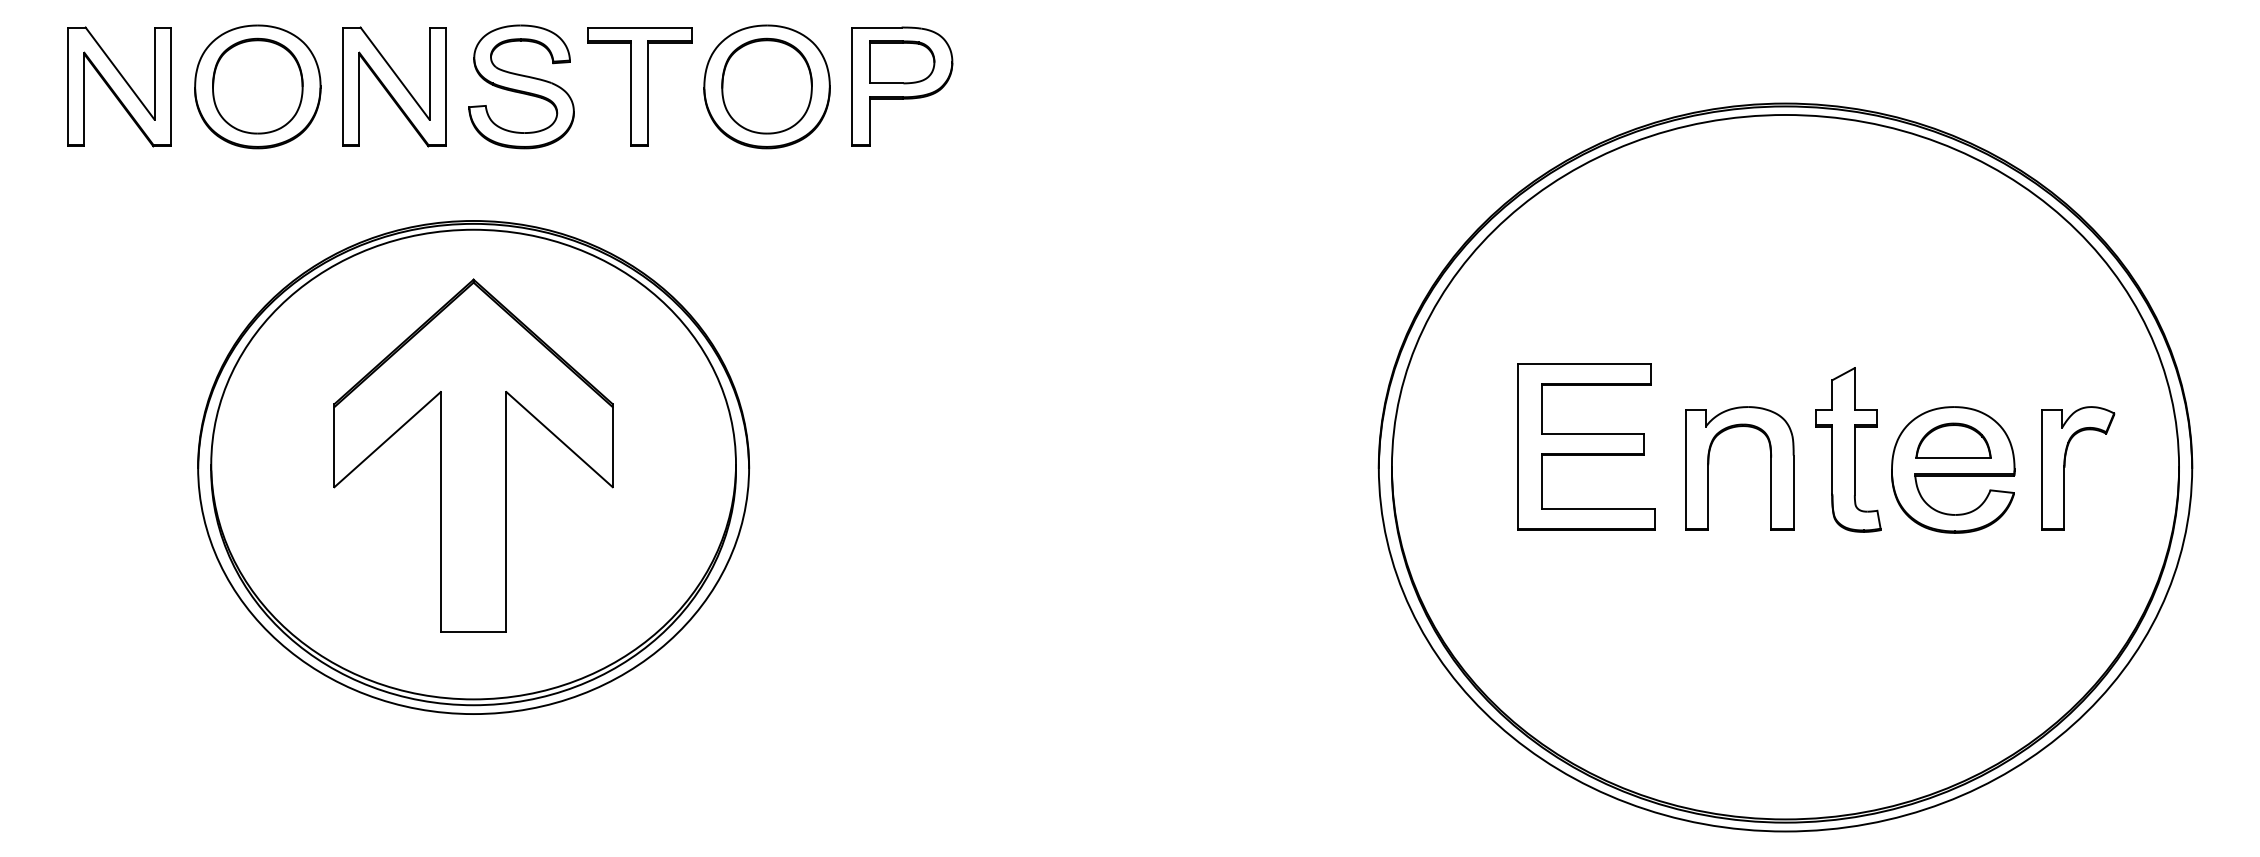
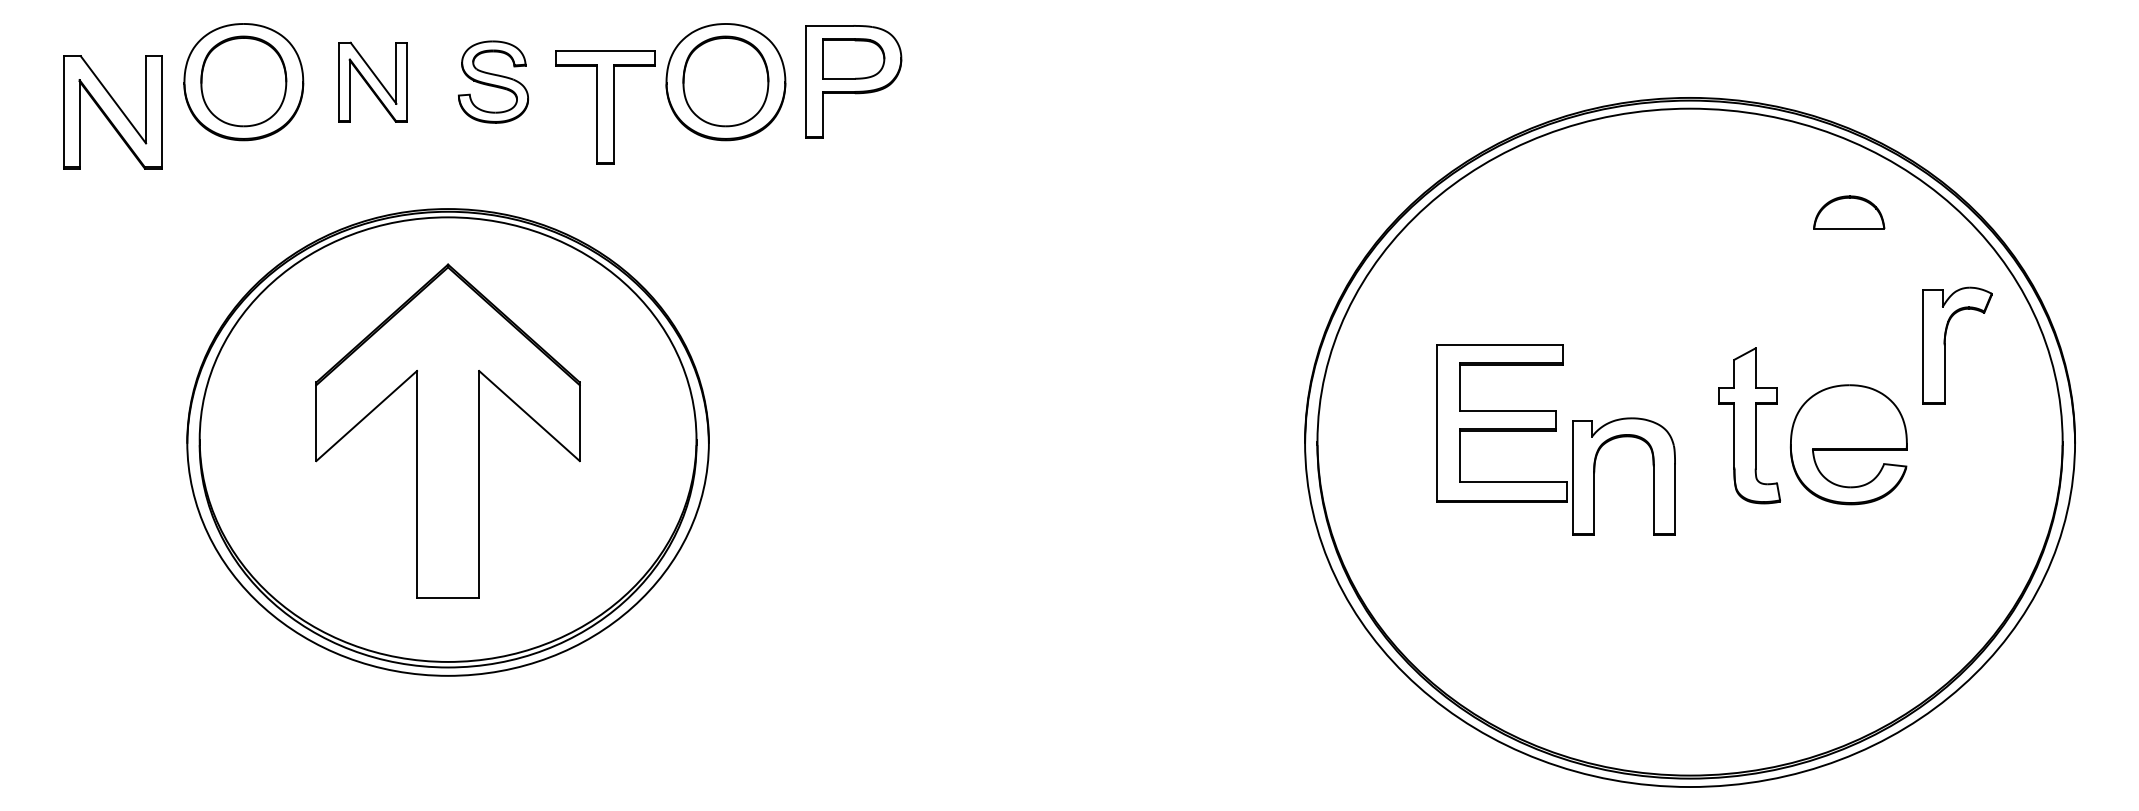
part: (119, 86) -> (112, 112), moved
part: (394, 86) -> (373, 81), size x0.7
part: (521, 86) -> (493, 81), size x0.7
part: (639, 86) -> (605, 107), moved
part: (1953, 440) -> (1849, 212), moved
part: (1709, 464) -> (1595, 472), moved
part: (2065, 467) -> (1945, 344), moved

